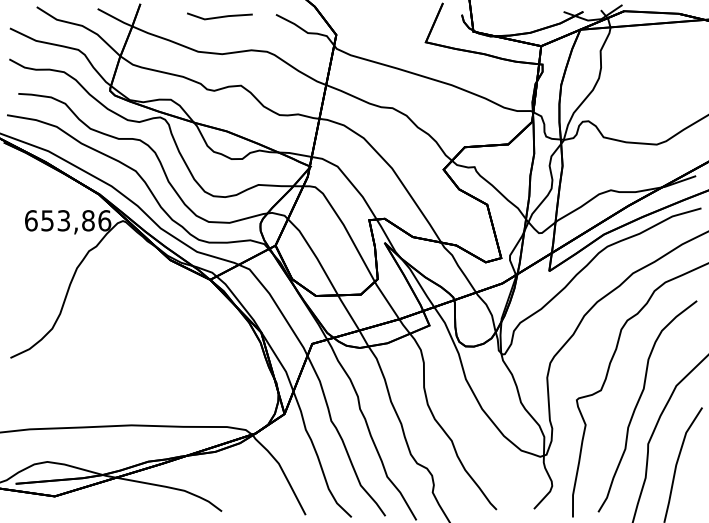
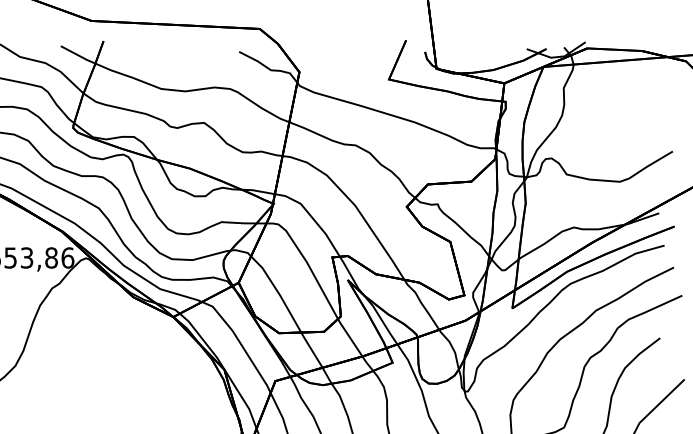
line: (219, 16) -> (182, 53), removed

